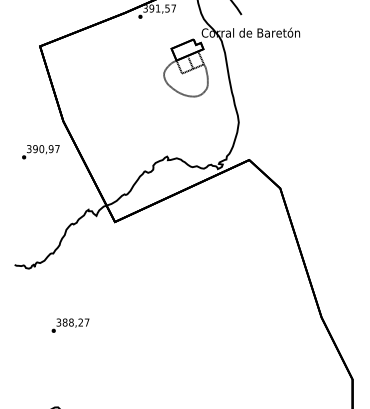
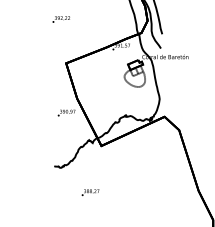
text: (70, 325) -> (90, 192), moved

